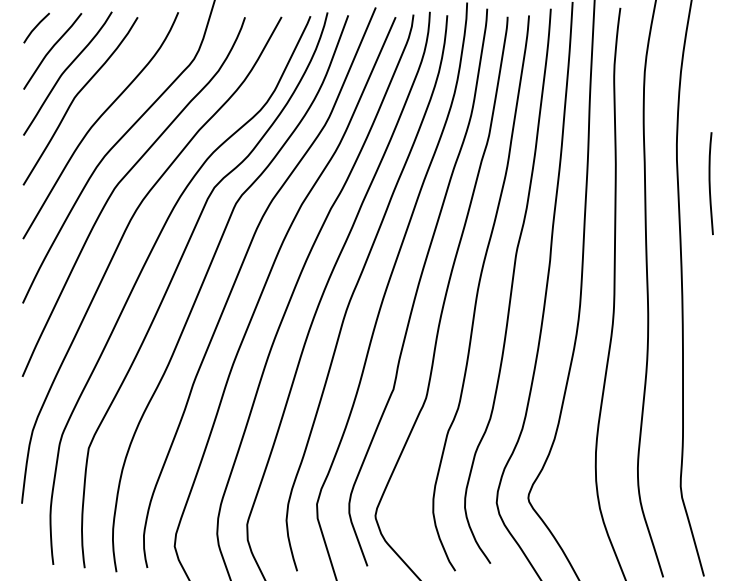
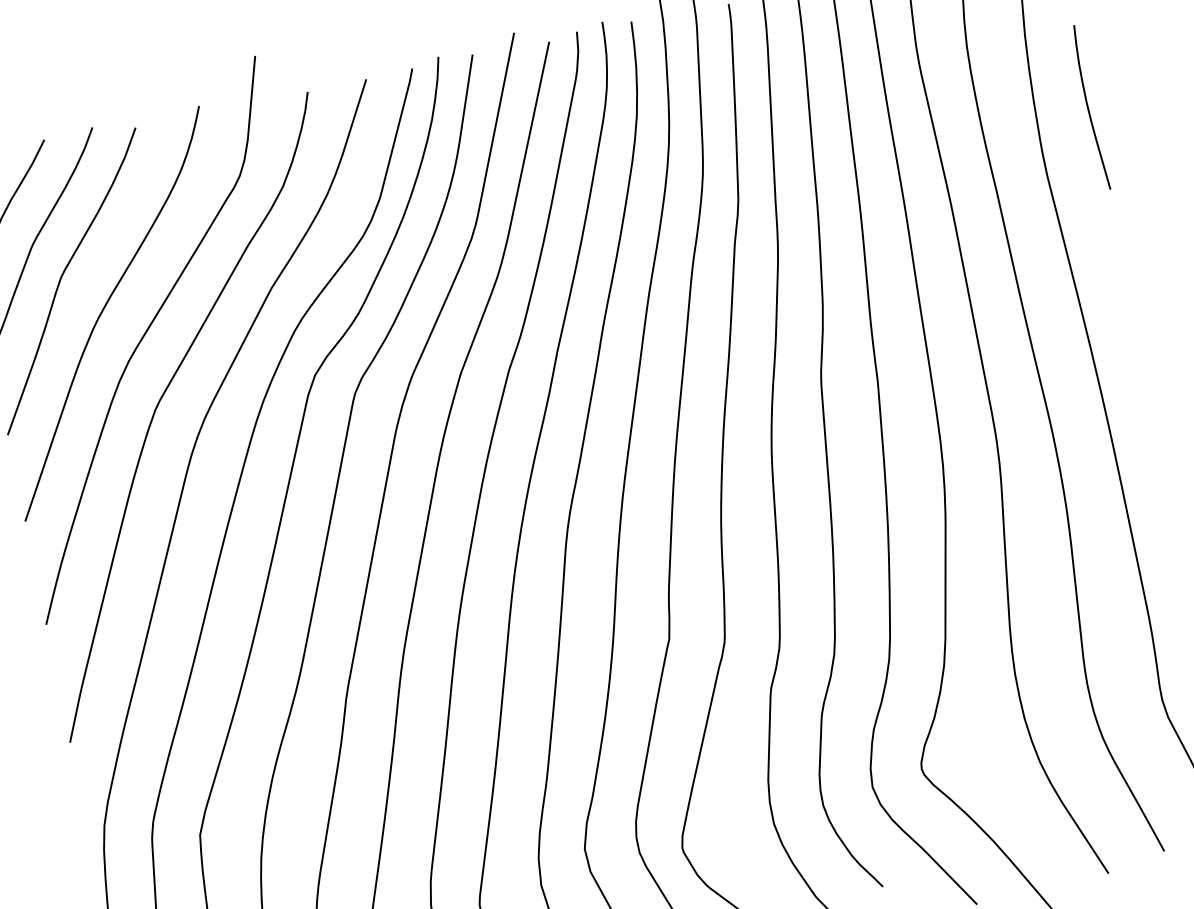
curve: (710, 183) -> (1089, 107), moved

